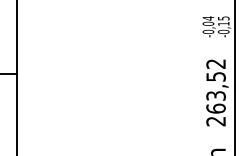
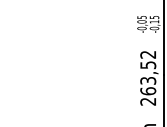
text: (208, 18) -> (142, 17), -0,04 -> -0,05

